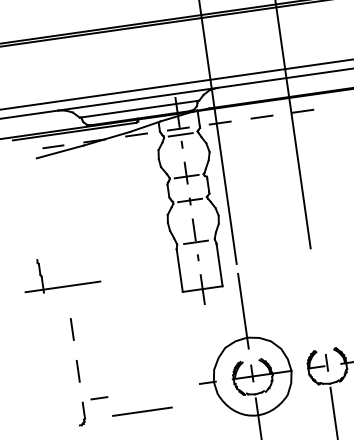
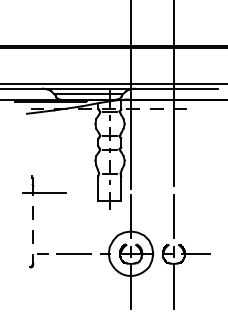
part: (62, 285) -> (44, 192), moved
line: (317, 299) -> (173, 215), added
line: (141, 411) -> (73, 253), moved

